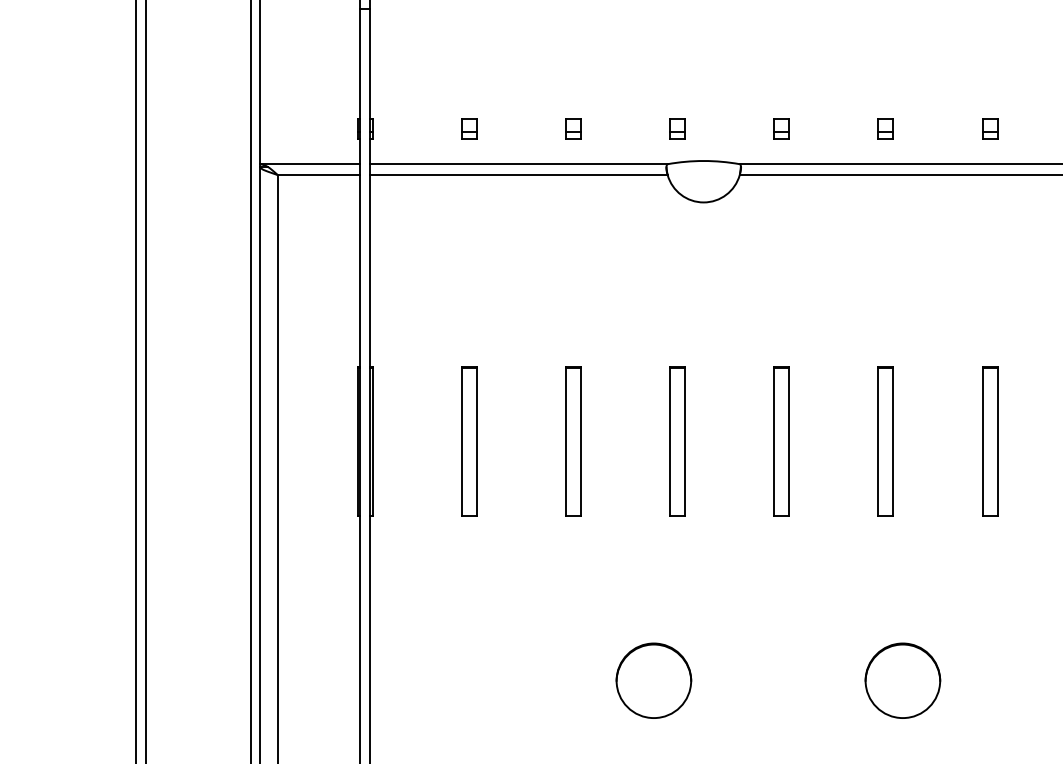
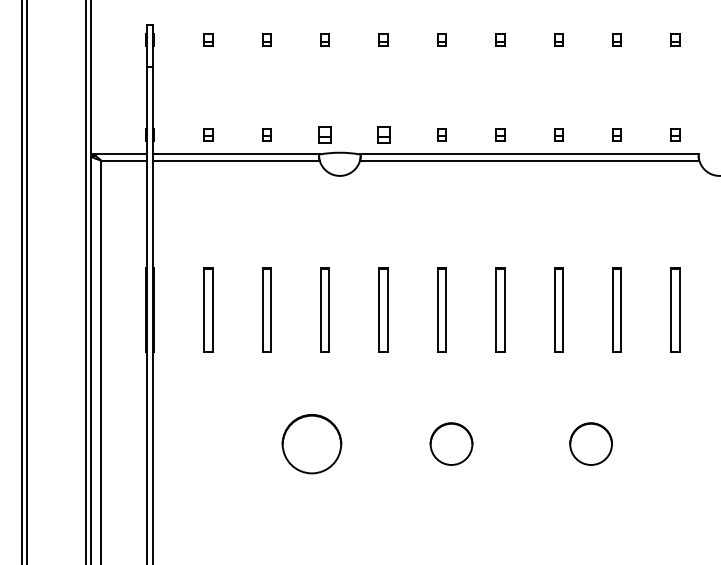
part: (676, 128) -> (324, 134), size x1.4
part: (781, 128) -> (383, 134), size x1.4
circle: (653, 679) -> (311, 443), size x1.4

